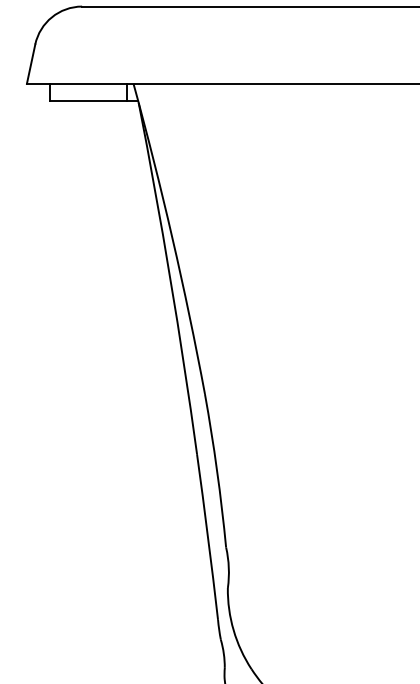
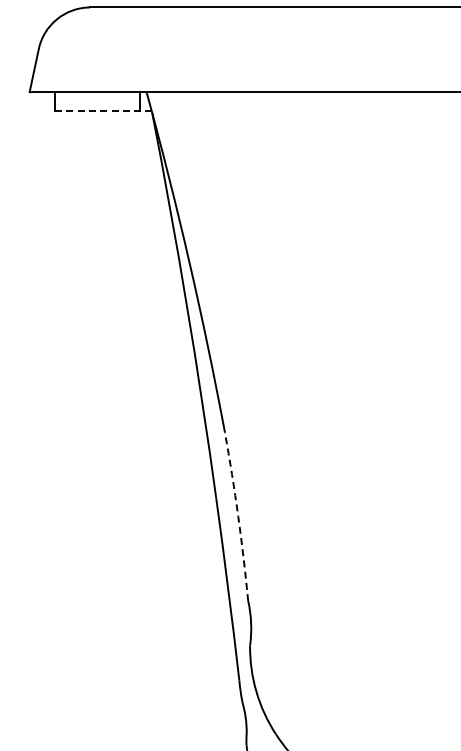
line: (94, 100) -> (103, 110), solid -> dashed
arc: (217, 470) -> (238, 516), solid -> dashed

